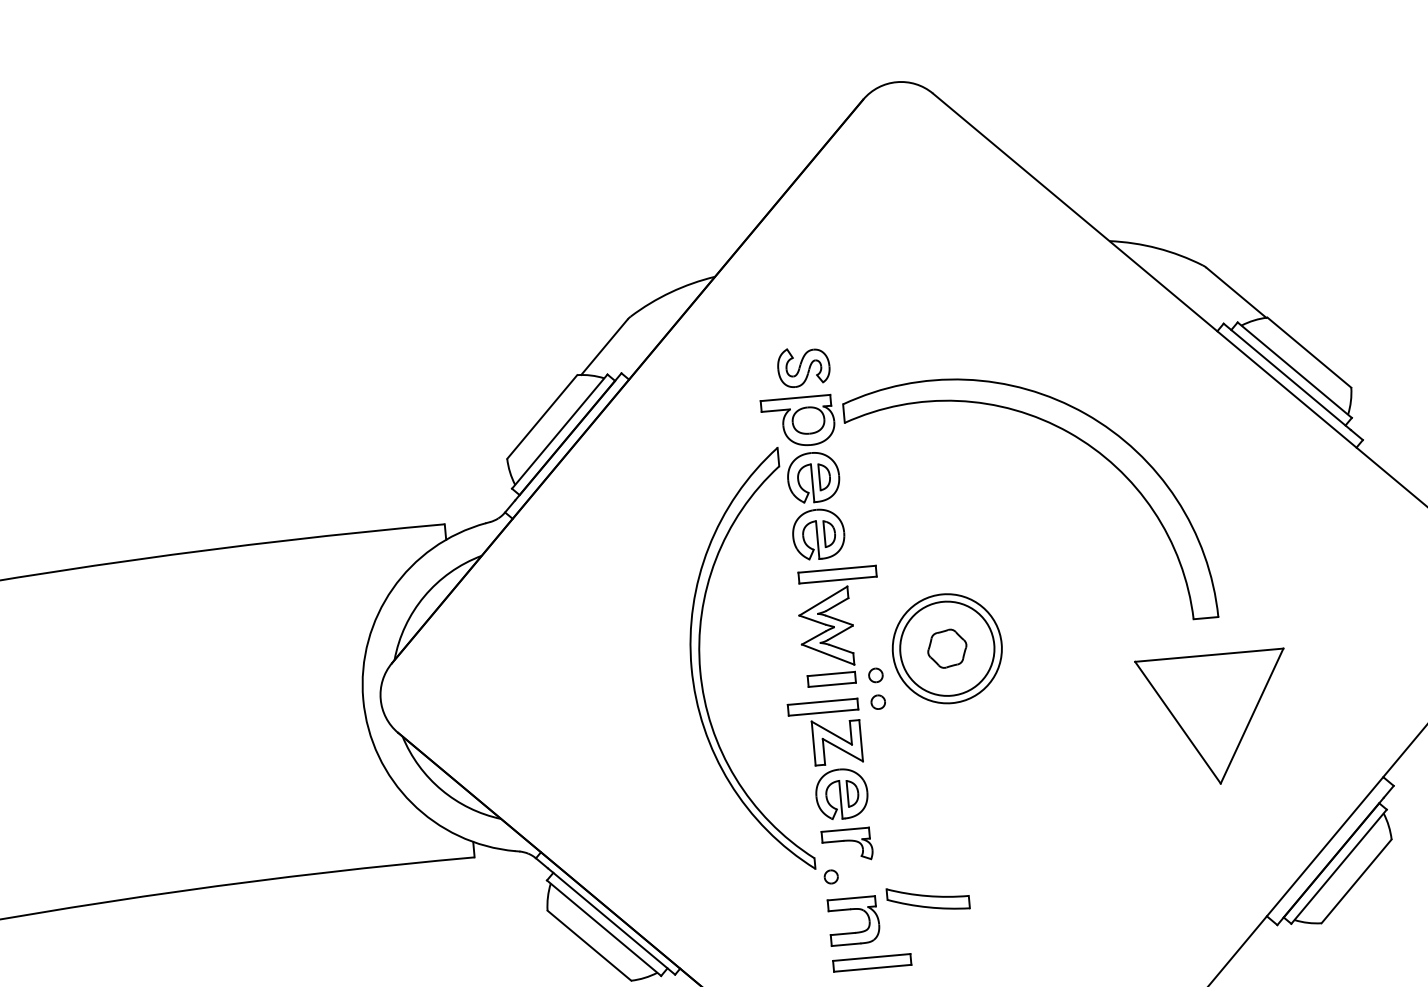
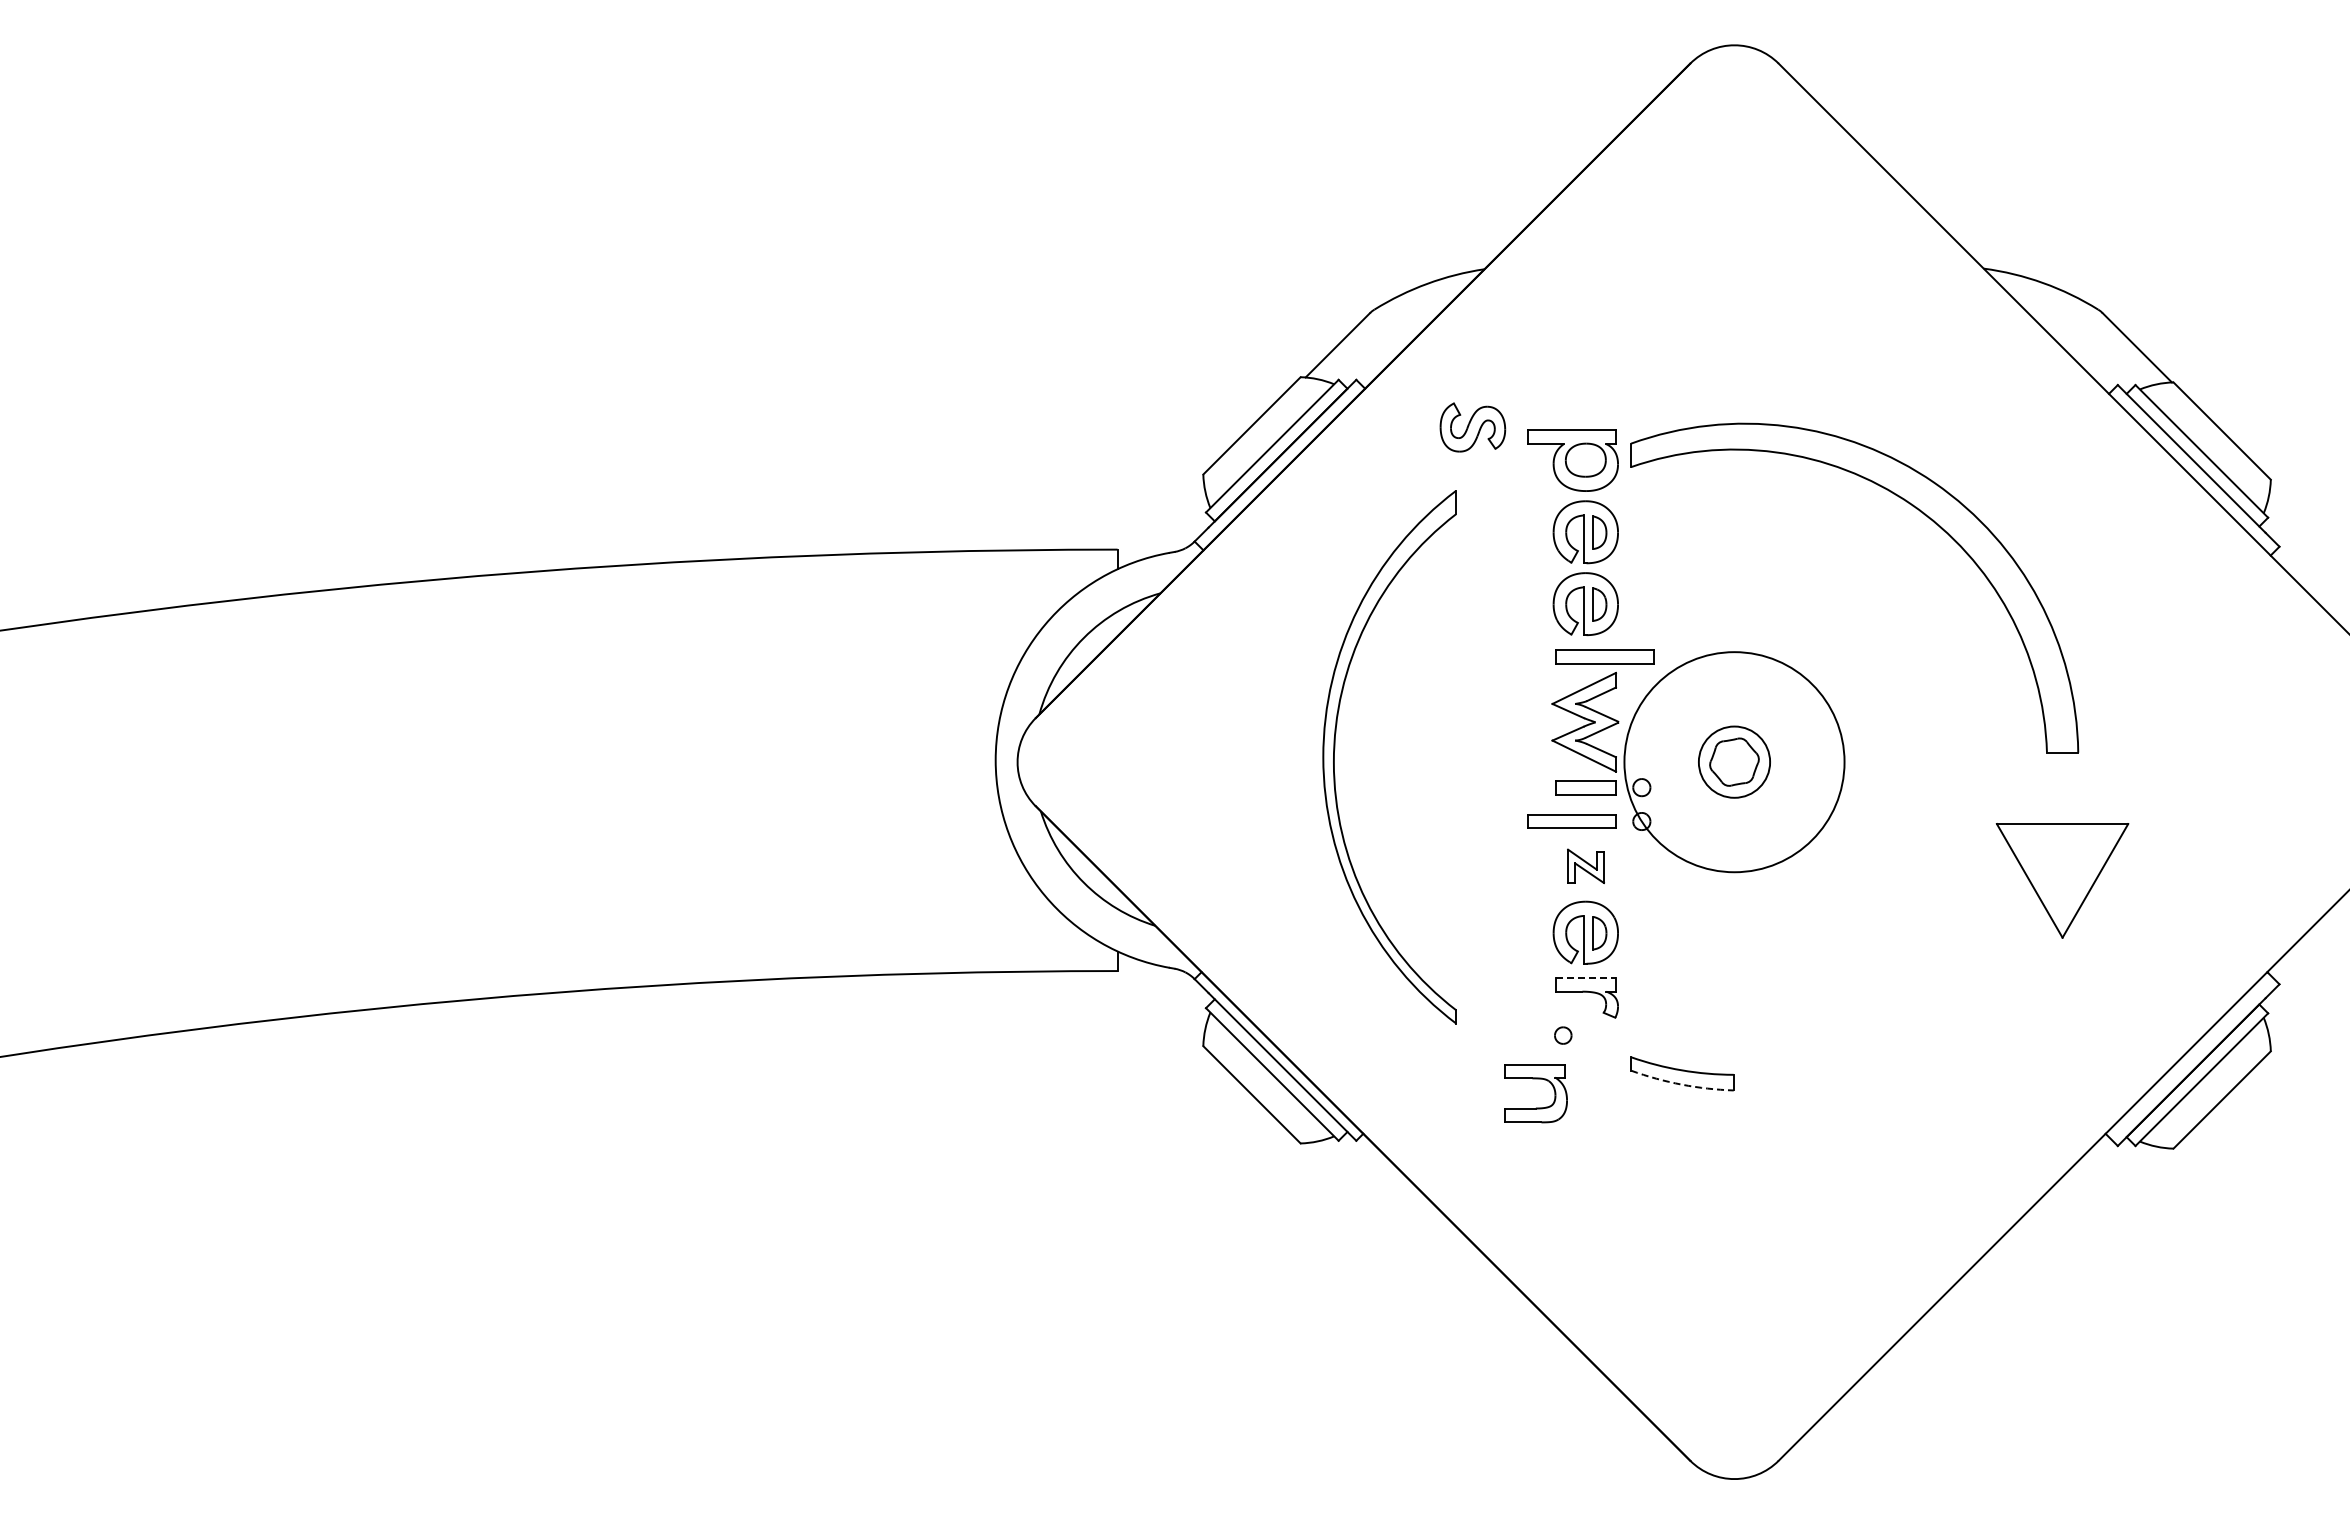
part: (803, 367) -> (1472, 427), moved
circle: (947, 648) -> (1734, 761), size x0.6
circle: (947, 648) -> (1734, 761), size x1.6
part: (700, 660) -> (1335, 749), moved
part: (1214, 719) -> (2062, 880), size x0.7
part: (836, 741) -> (1585, 866), size x0.6
line: (845, 829) -> (1586, 977), solid -> dashed
arc: (928, 907) -> (1681, 1084), solid -> dashed
part: (852, 910) -> (1535, 1079), moved
part: (871, 962) -> (1604, 1147), removed

